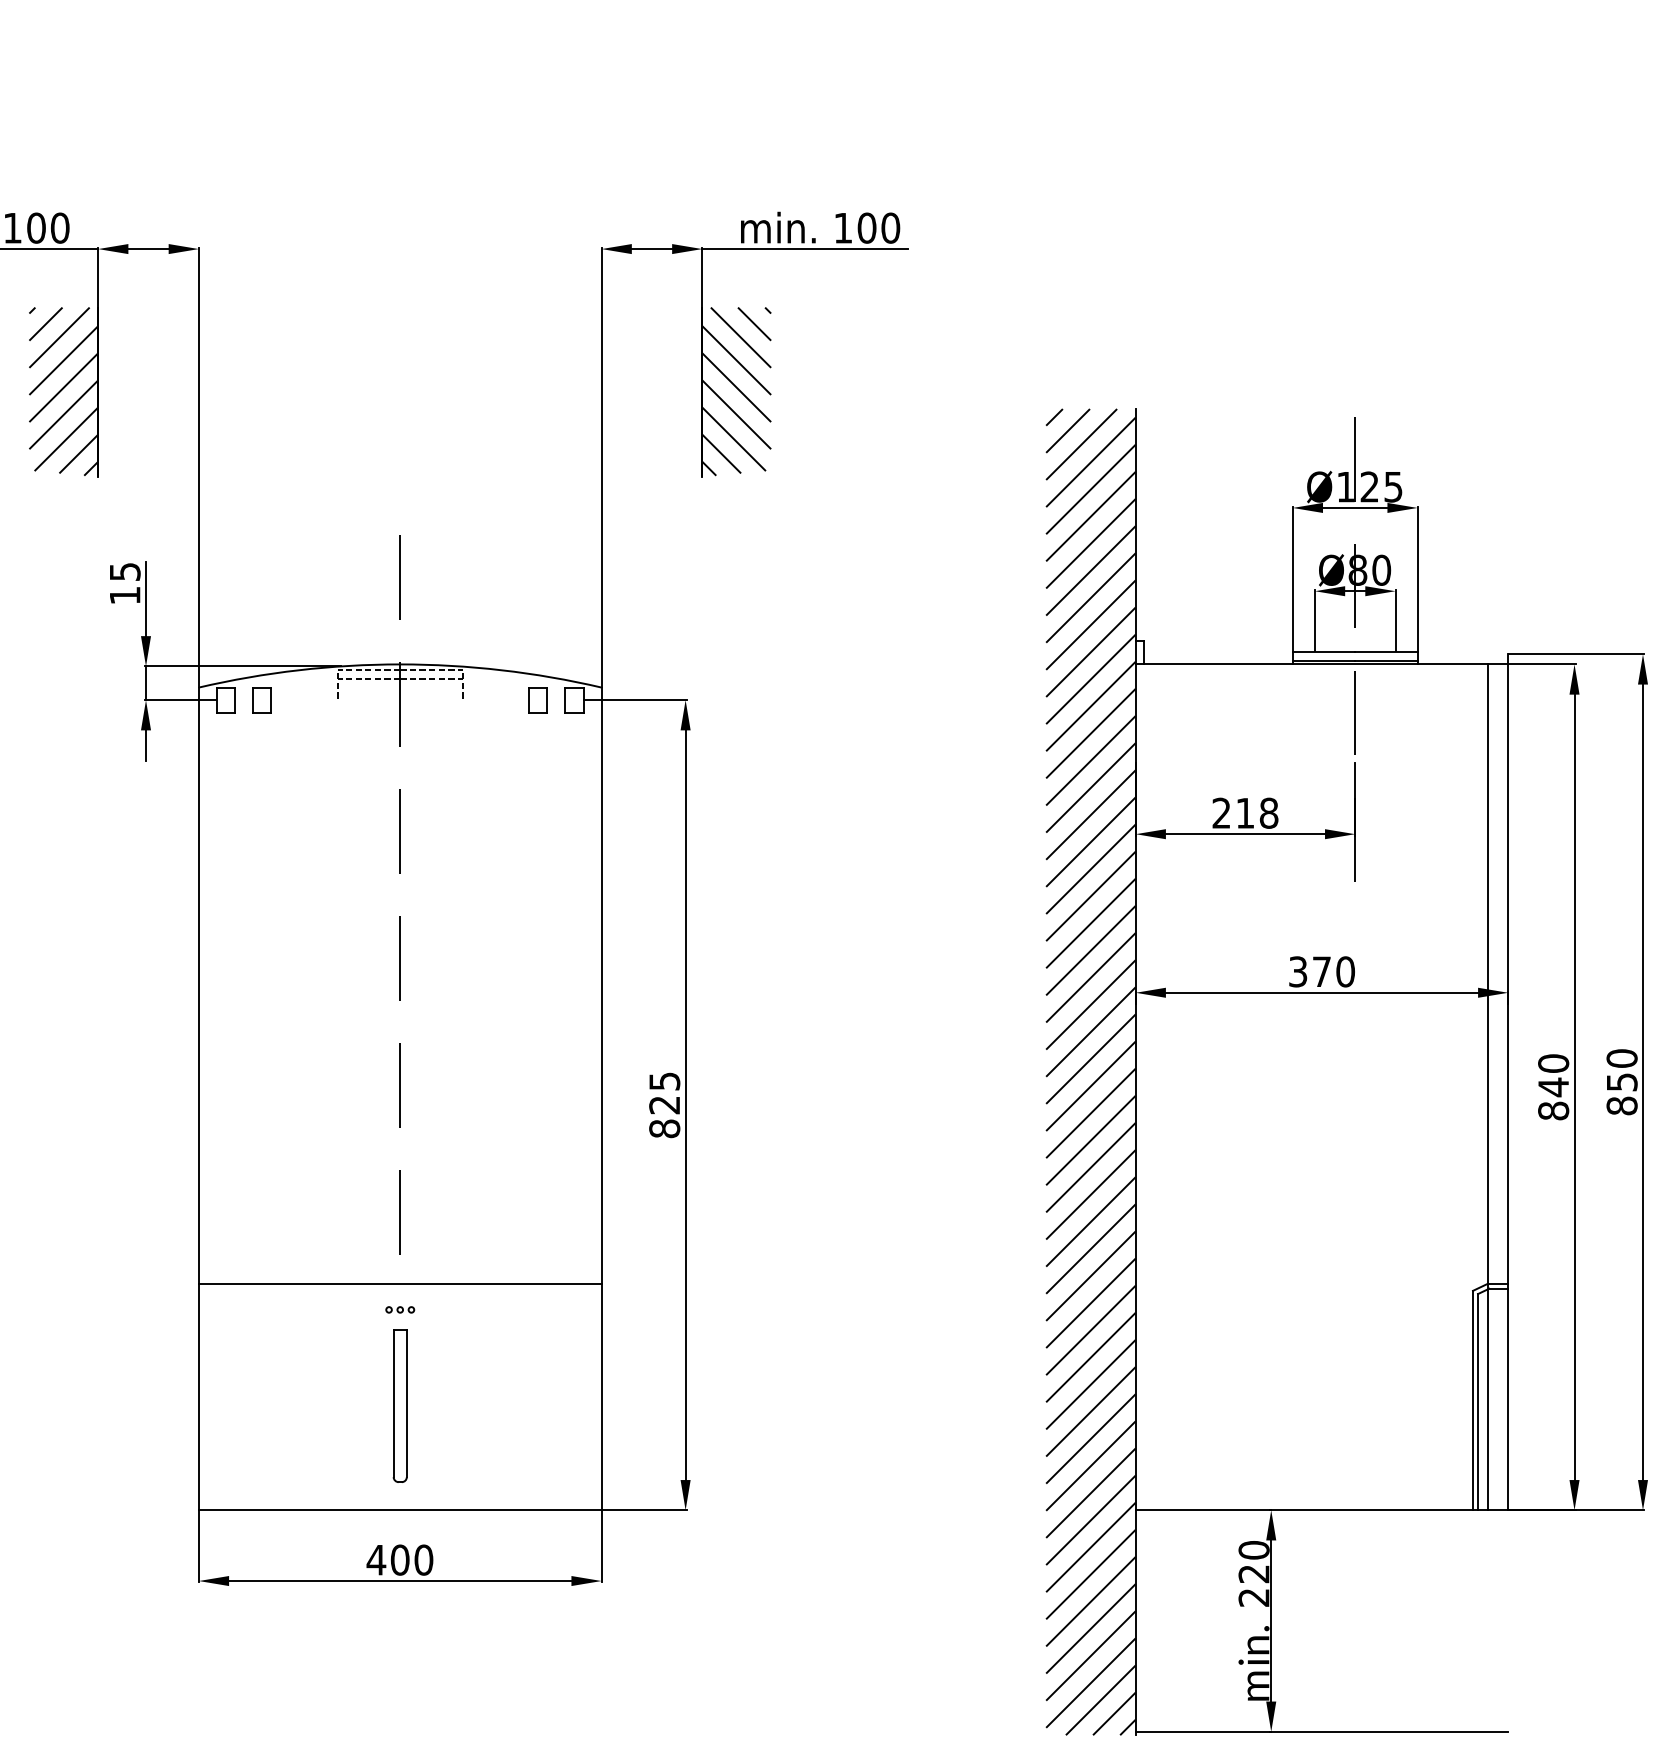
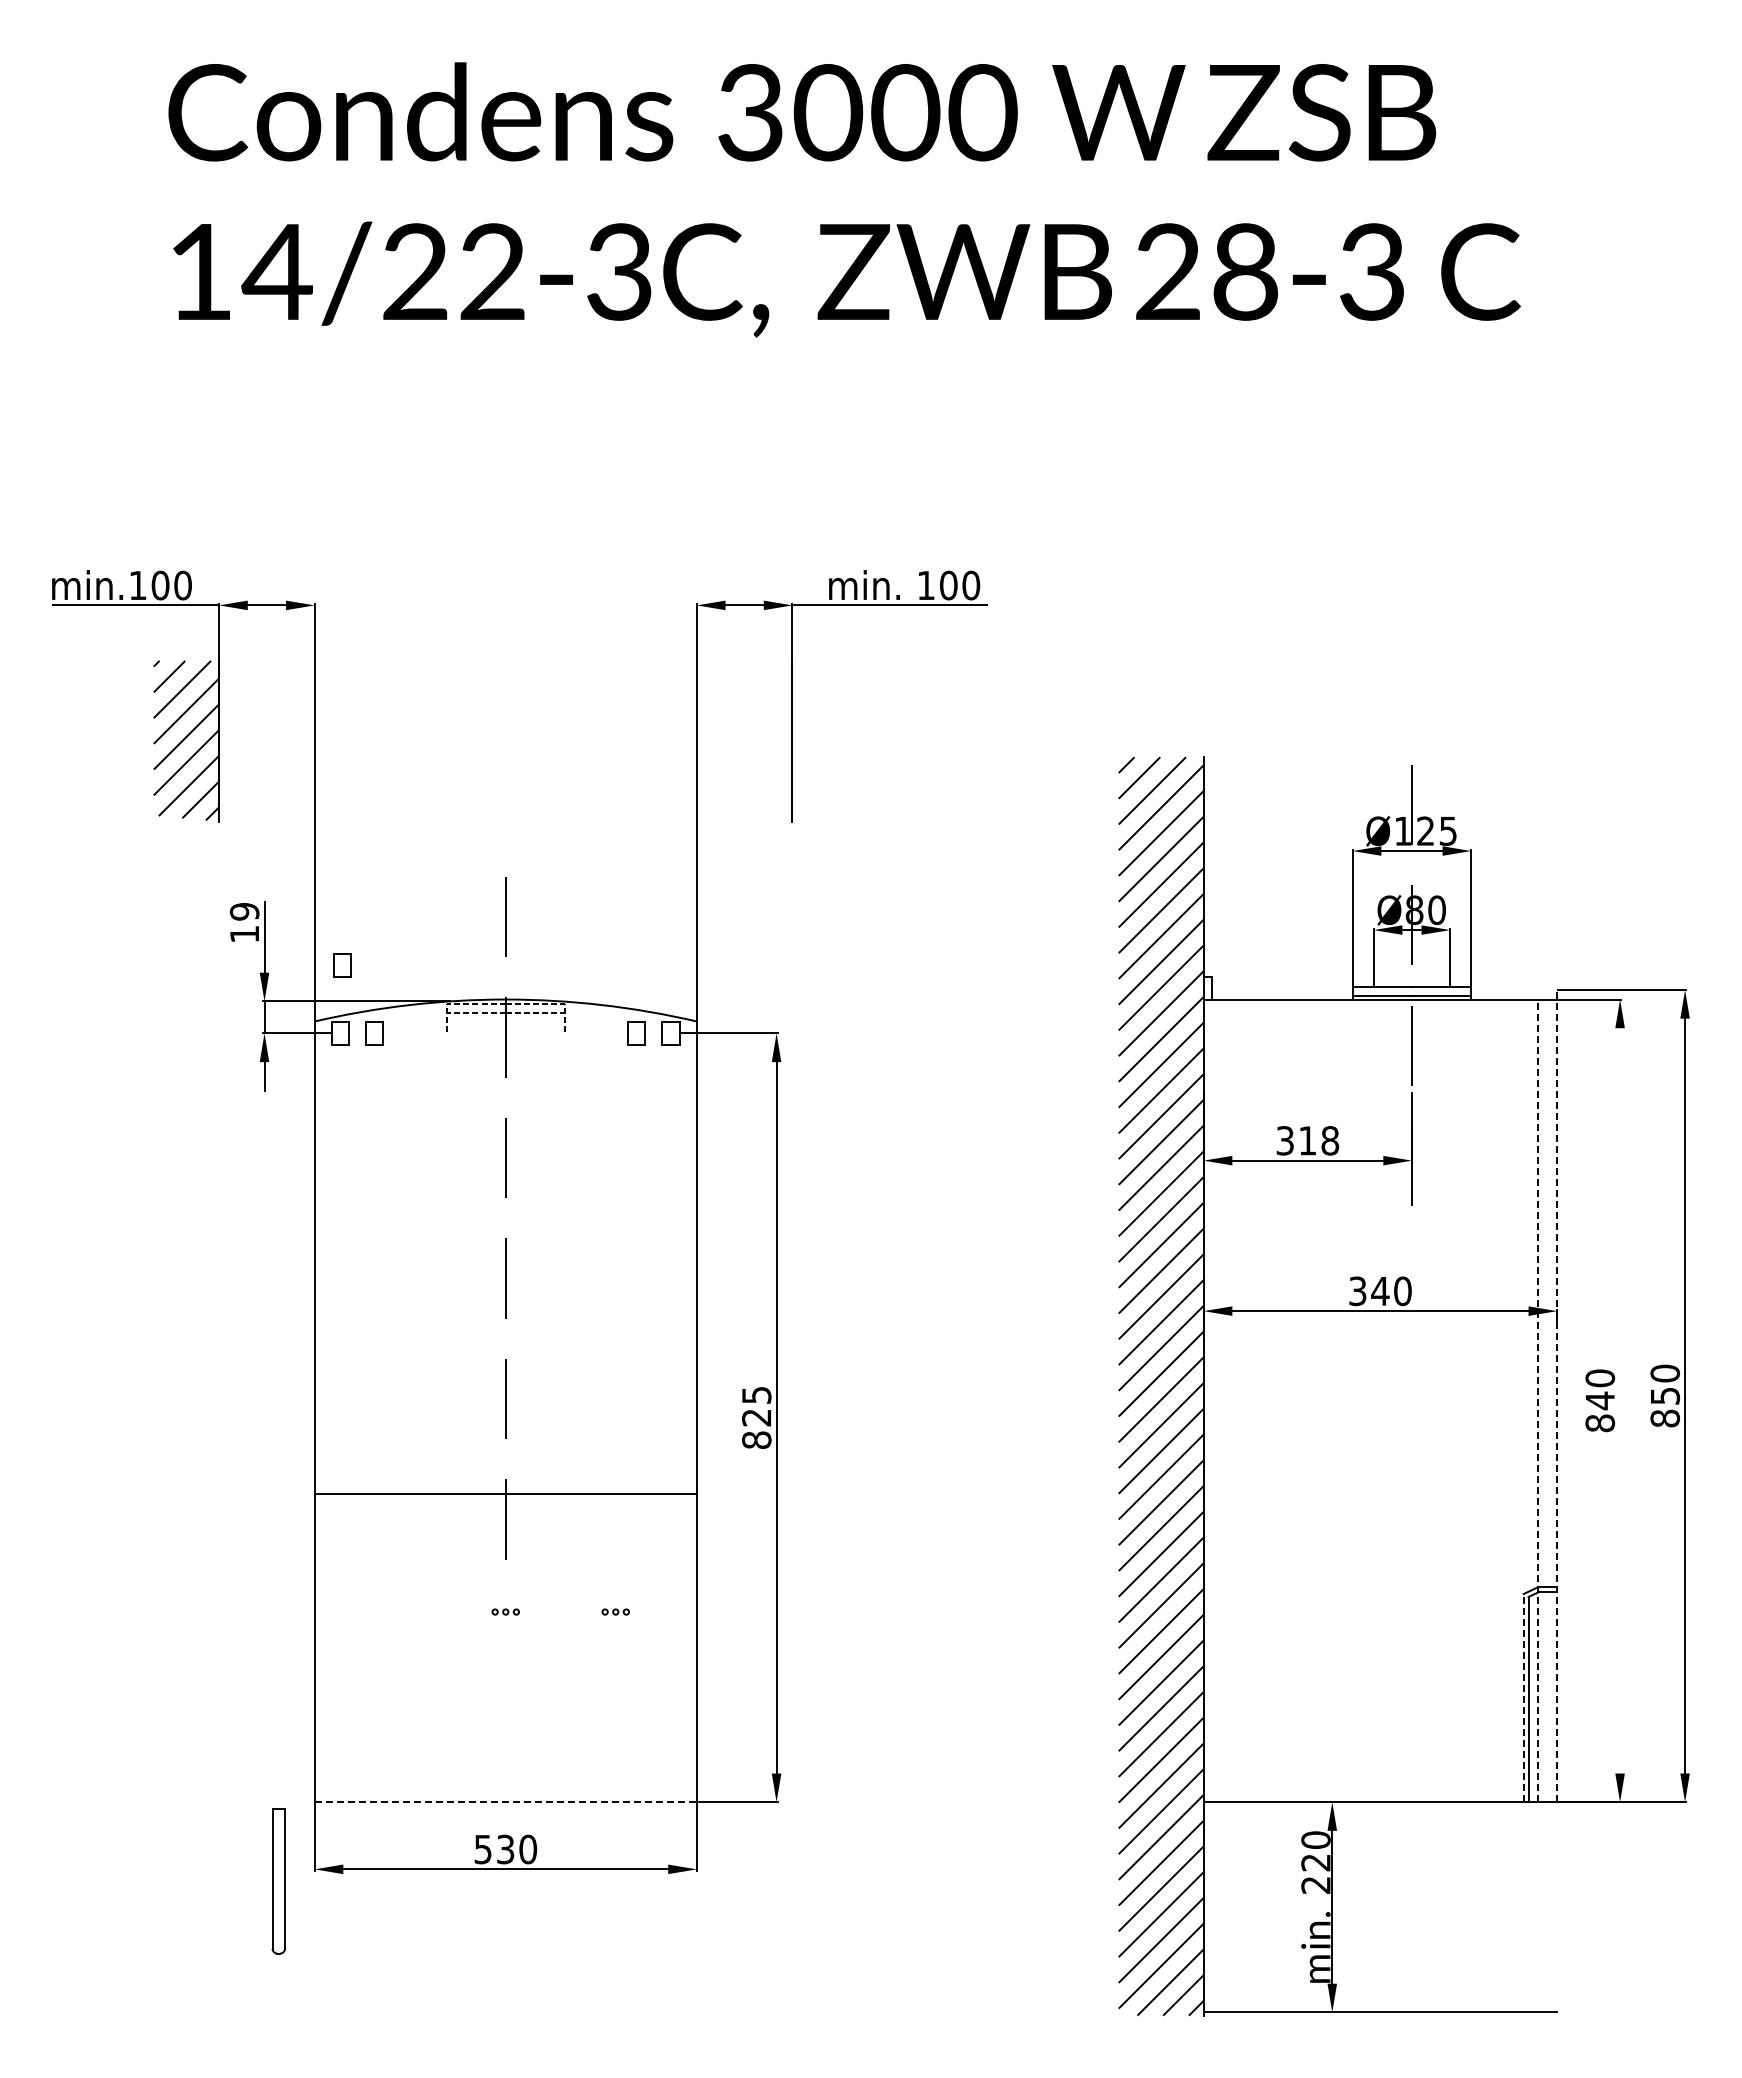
hatch: (736, 391) -> (824, 740), removed
text: (124, 571) -> (244, 911), 15 -> 19
part: (228, 628) -> (342, 965), added
text: (1220, 812) -> (1284, 1140), 218 -> 318
text: (1322, 972) -> (1380, 1291), 370 -> 340
line: (1508, 1081) -> (1557, 1395), solid -> dashed
line: (1488, 1086) -> (1538, 1400), solid -> dashed
line: (1574, 1086) -> (1620, 1400), removed
line: (399, 1284) -> (505, 1494), moved
part: (515, 1309) -> (615, 1611), added
line: (1472, 1399) -> (1523, 1697), solid -> dashed
part: (399, 1406) -> (278, 1881), moved
line: (401, 1510) -> (506, 1802), solid -> dashed
text: (387, 1560) -> (493, 1849), 400 -> 530

